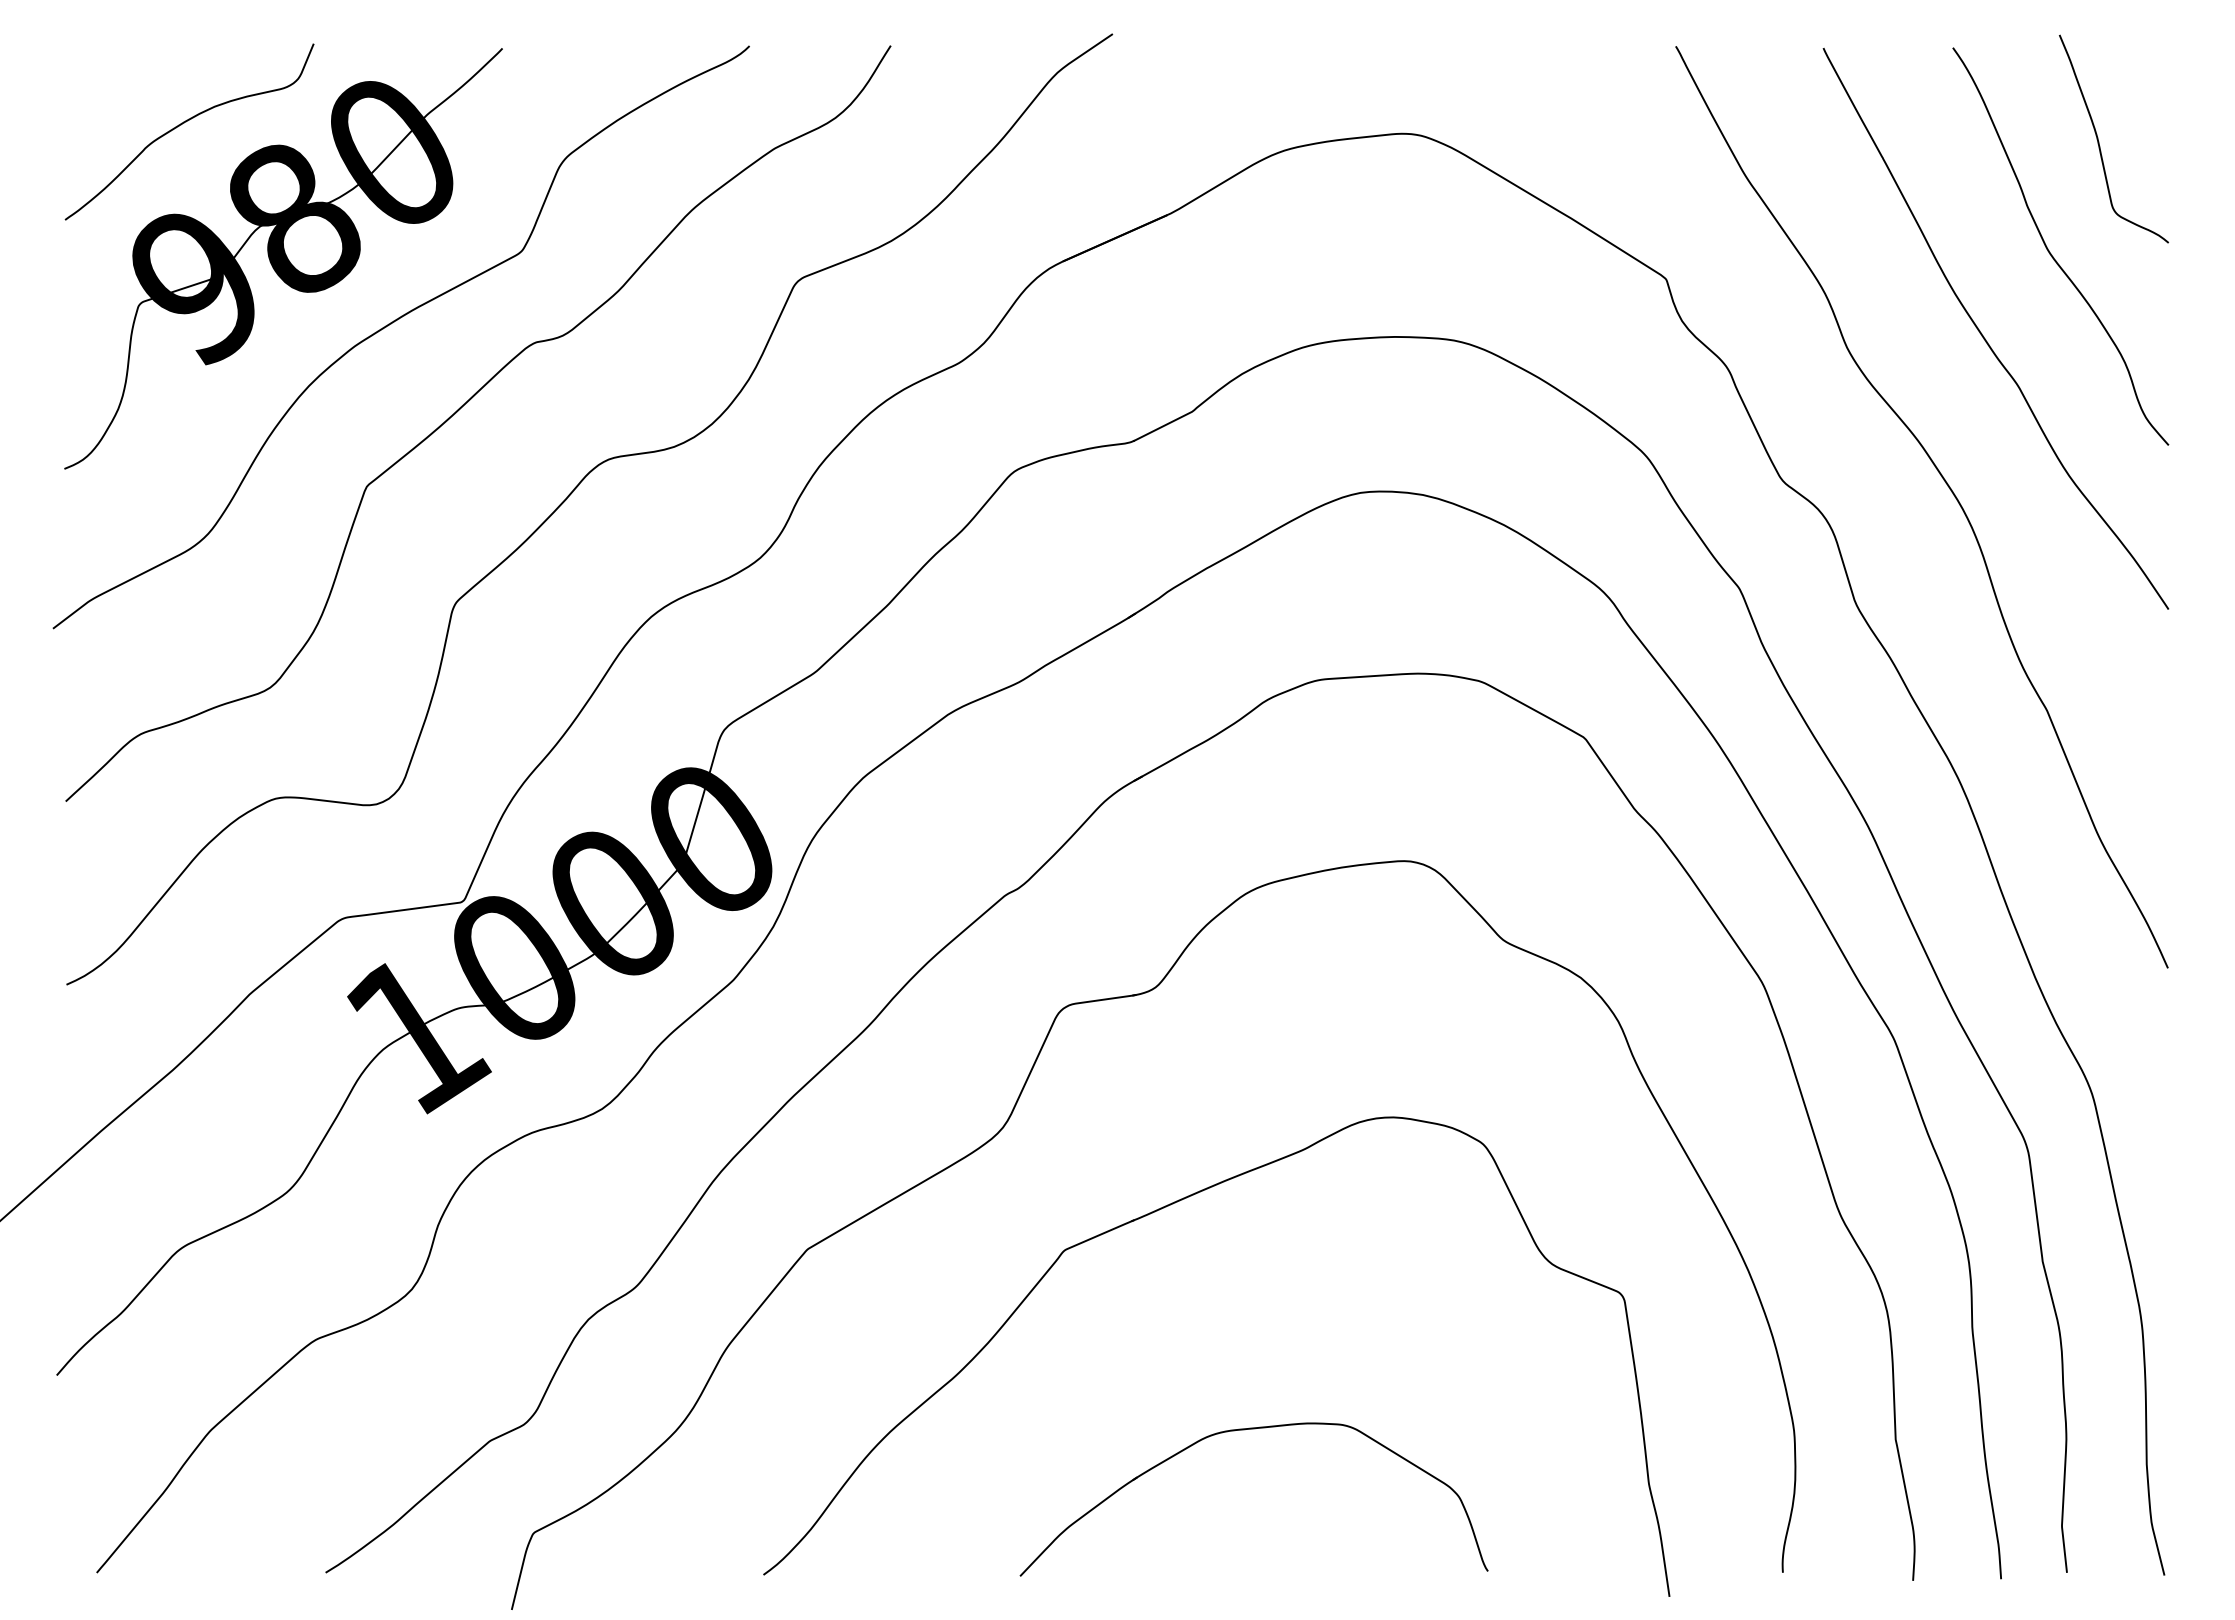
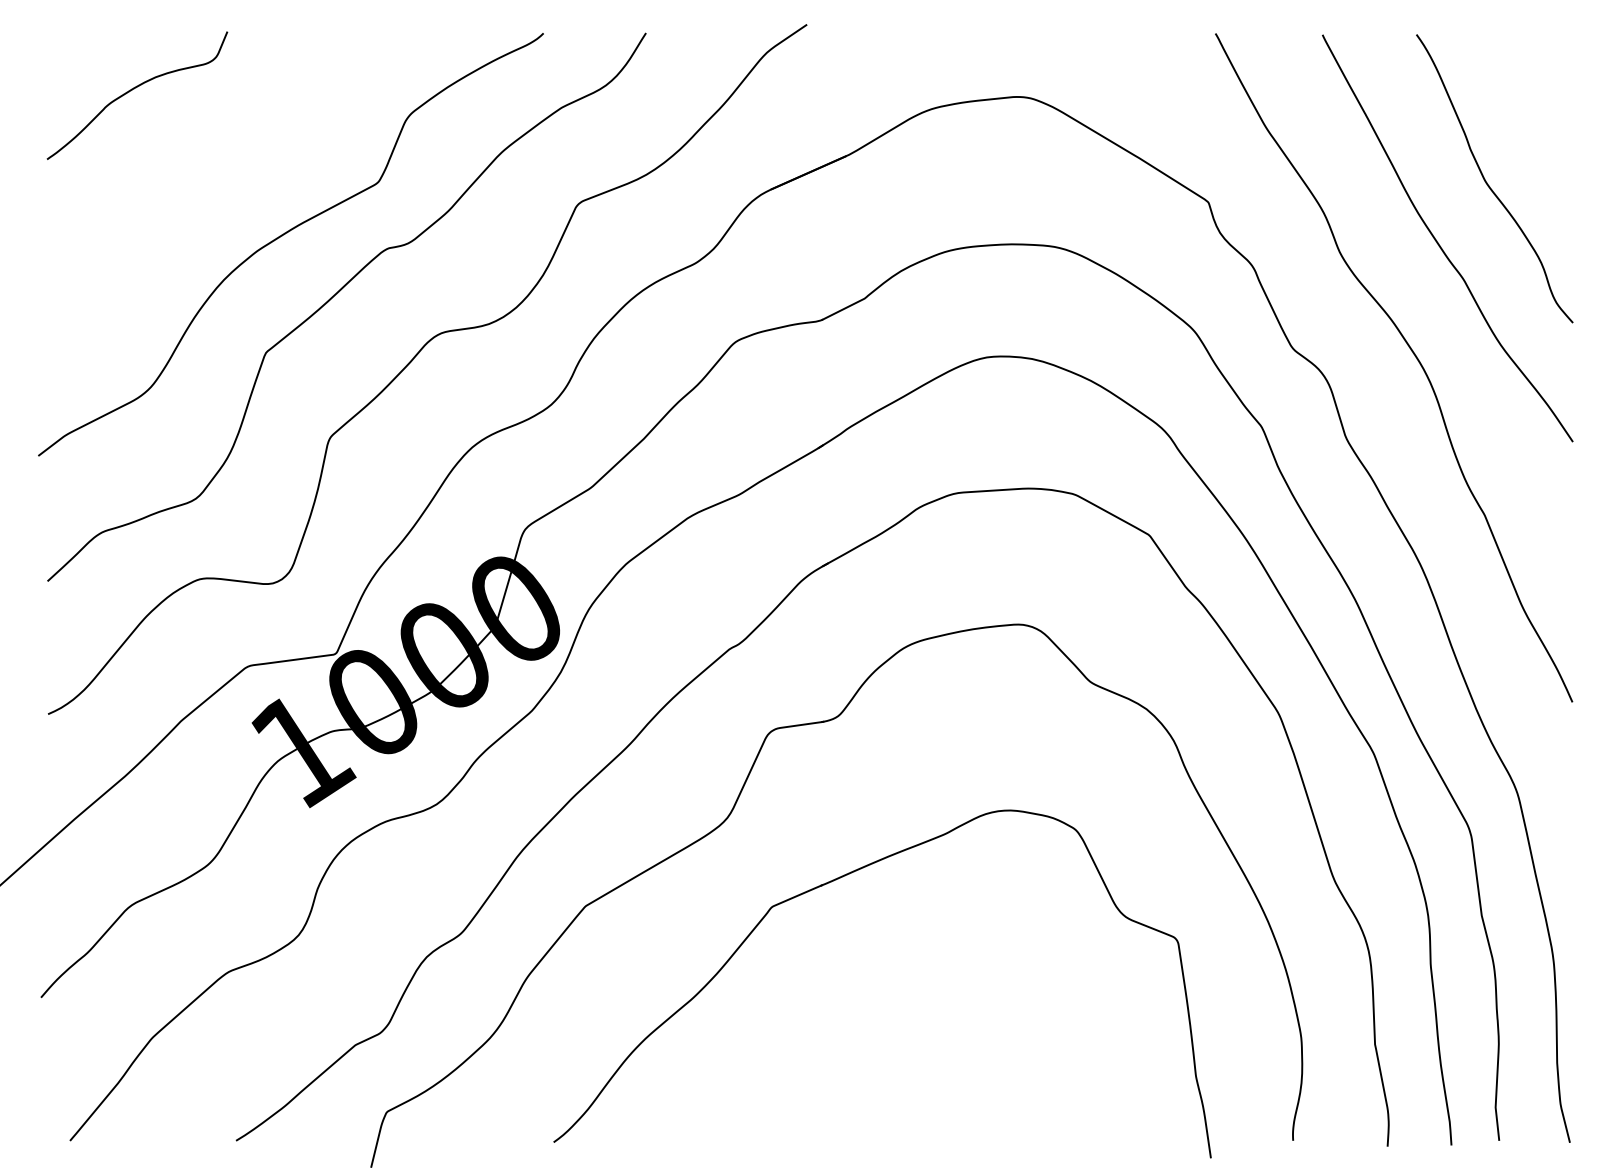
curve: (2099, 141) -> (1522, 102), removed
part: (283, 258) -> (205, 187), removed
part: (1245, 1430) -> (903, 1037), removed

